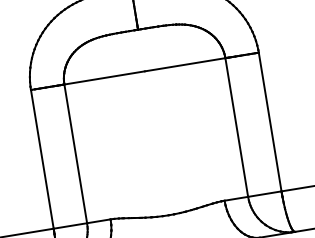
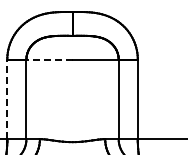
line: (104, 77) -> (49, 59), solid -> dashed
line: (42, 159) -> (7, 99), solid -> dashed

